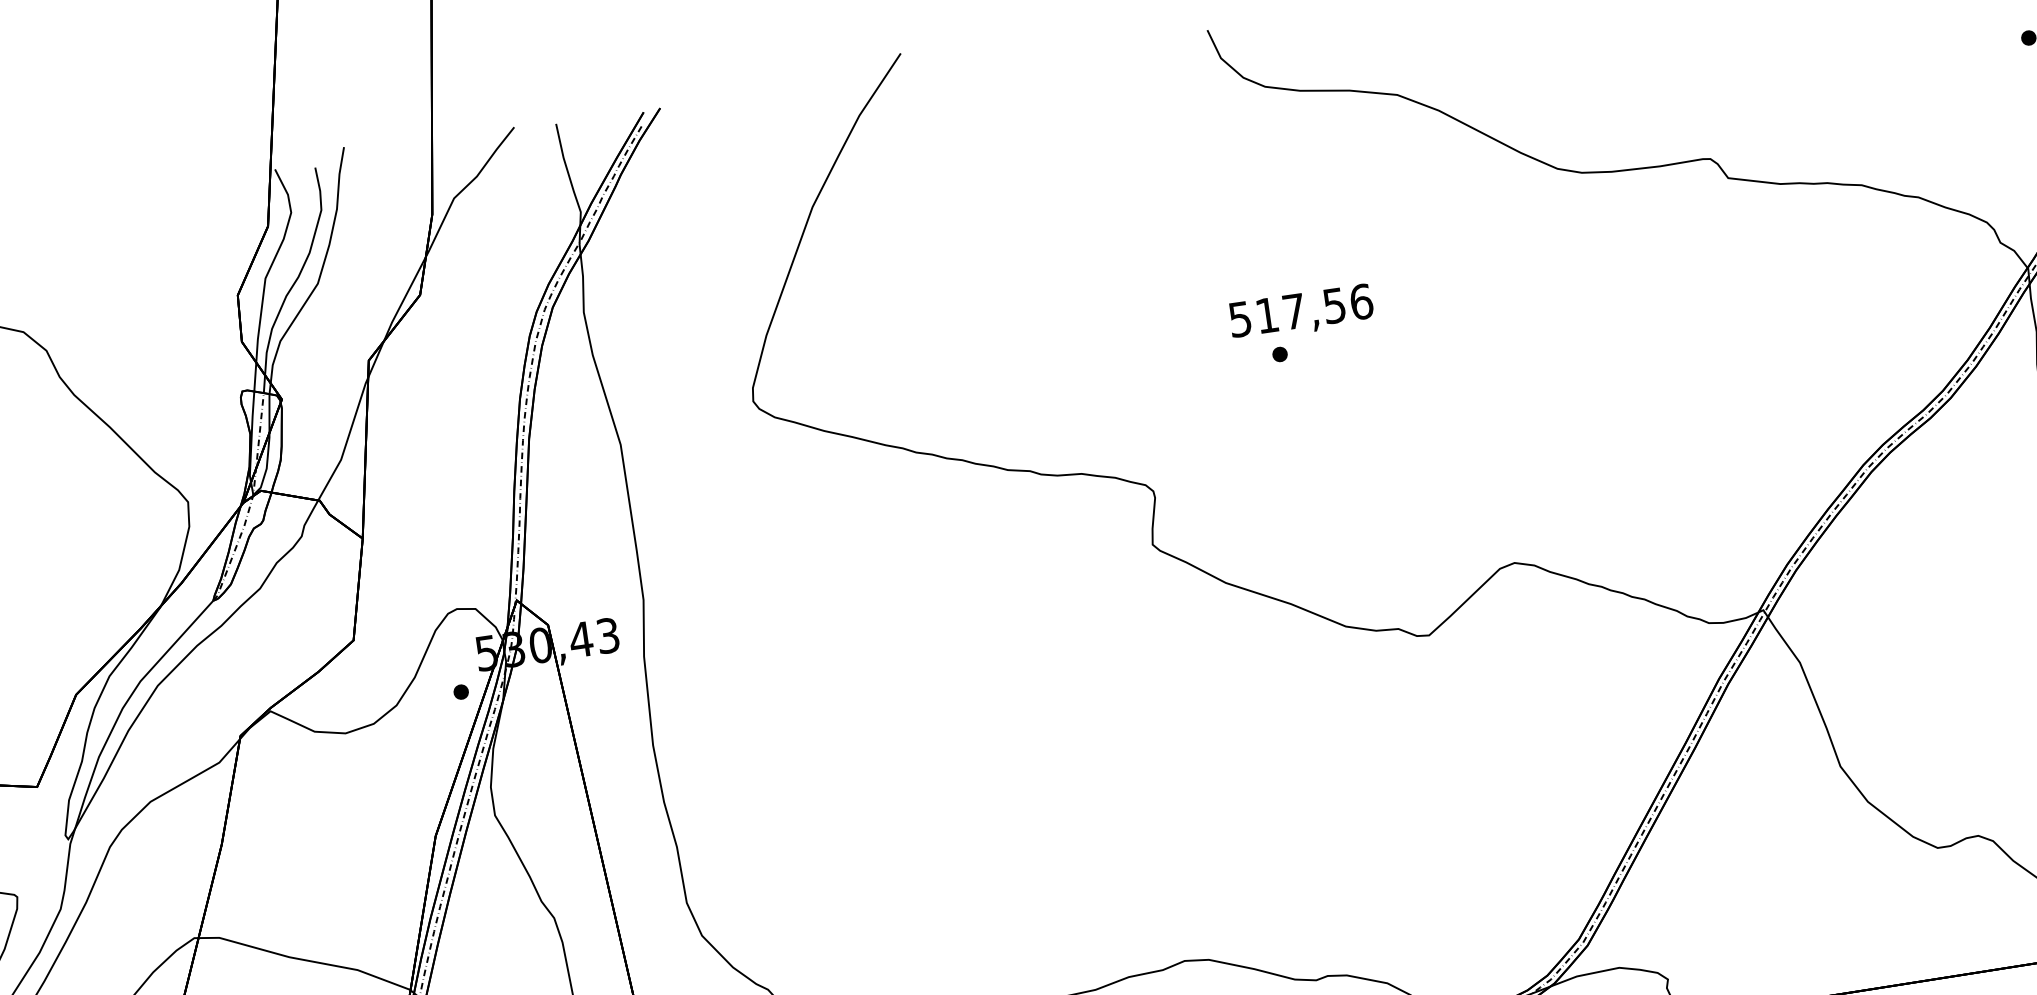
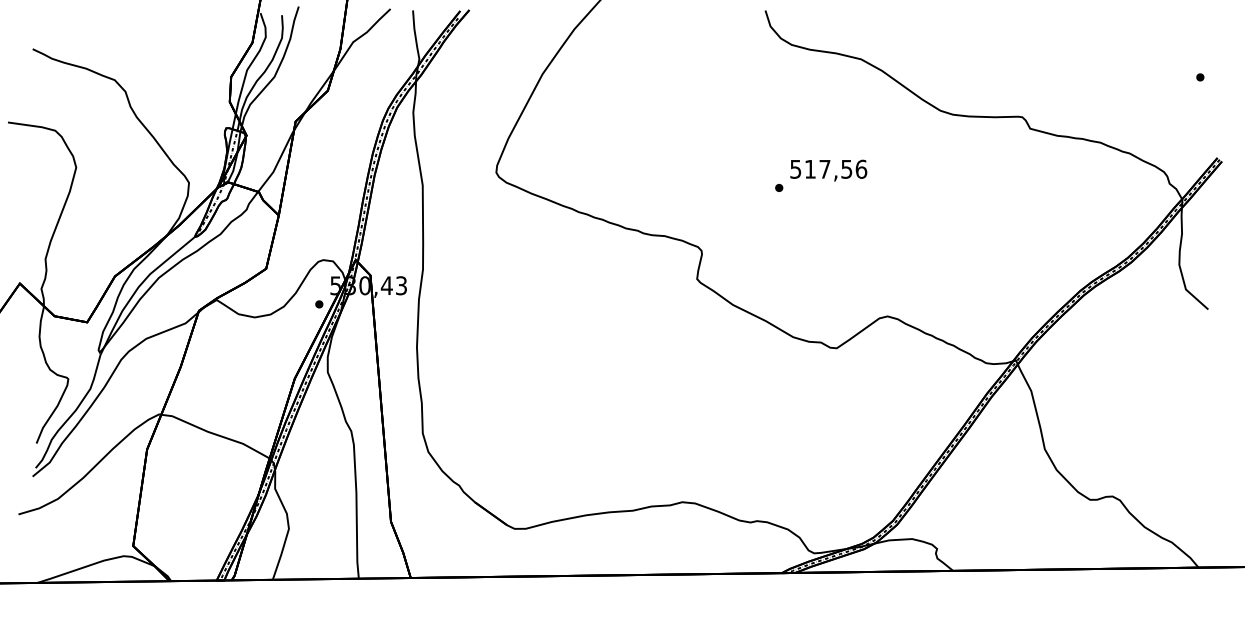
text: (1301, 312) -> (828, 170), moved

